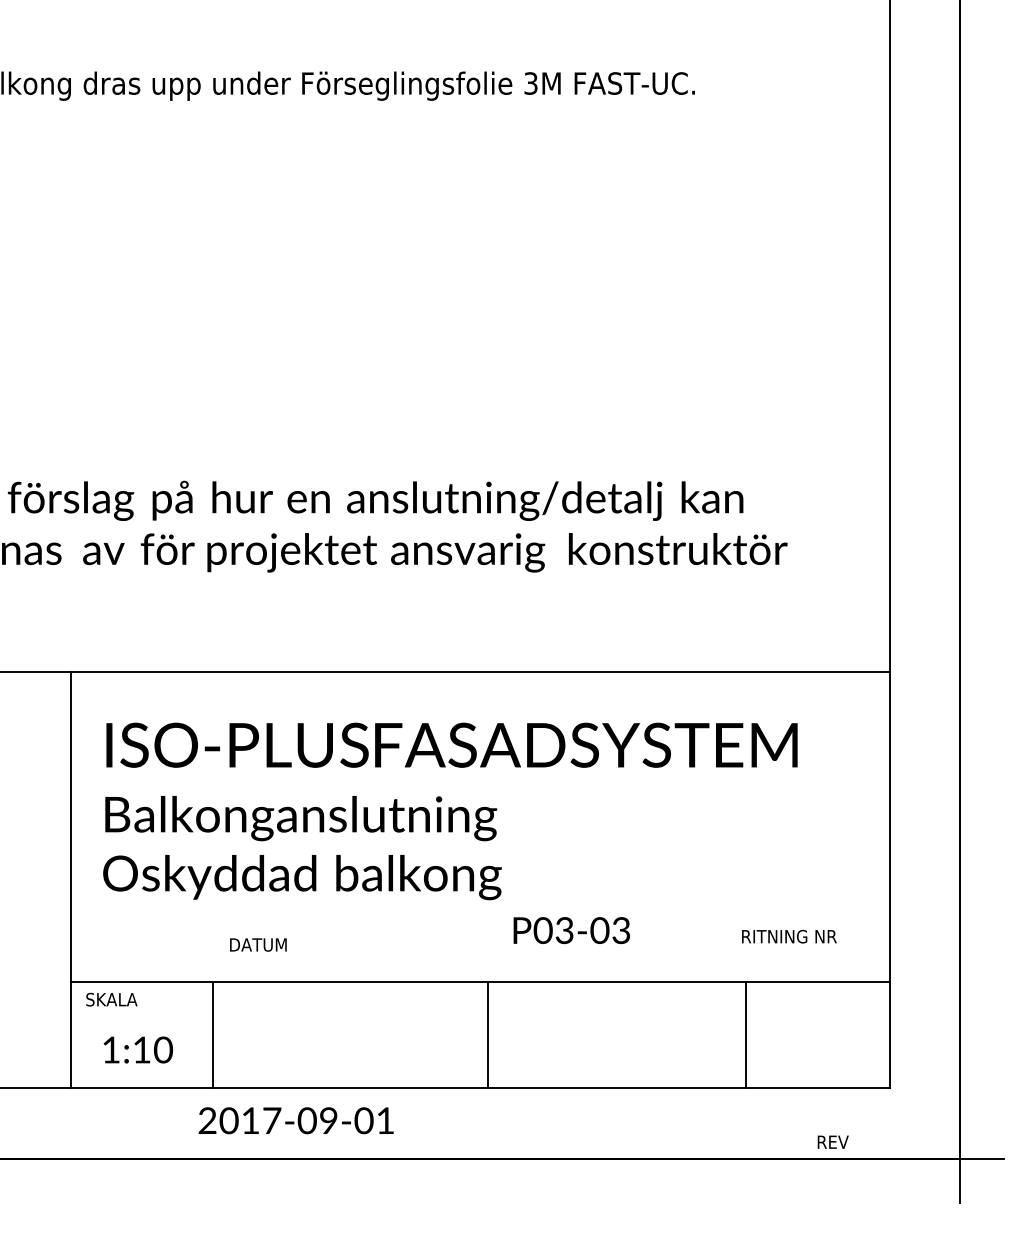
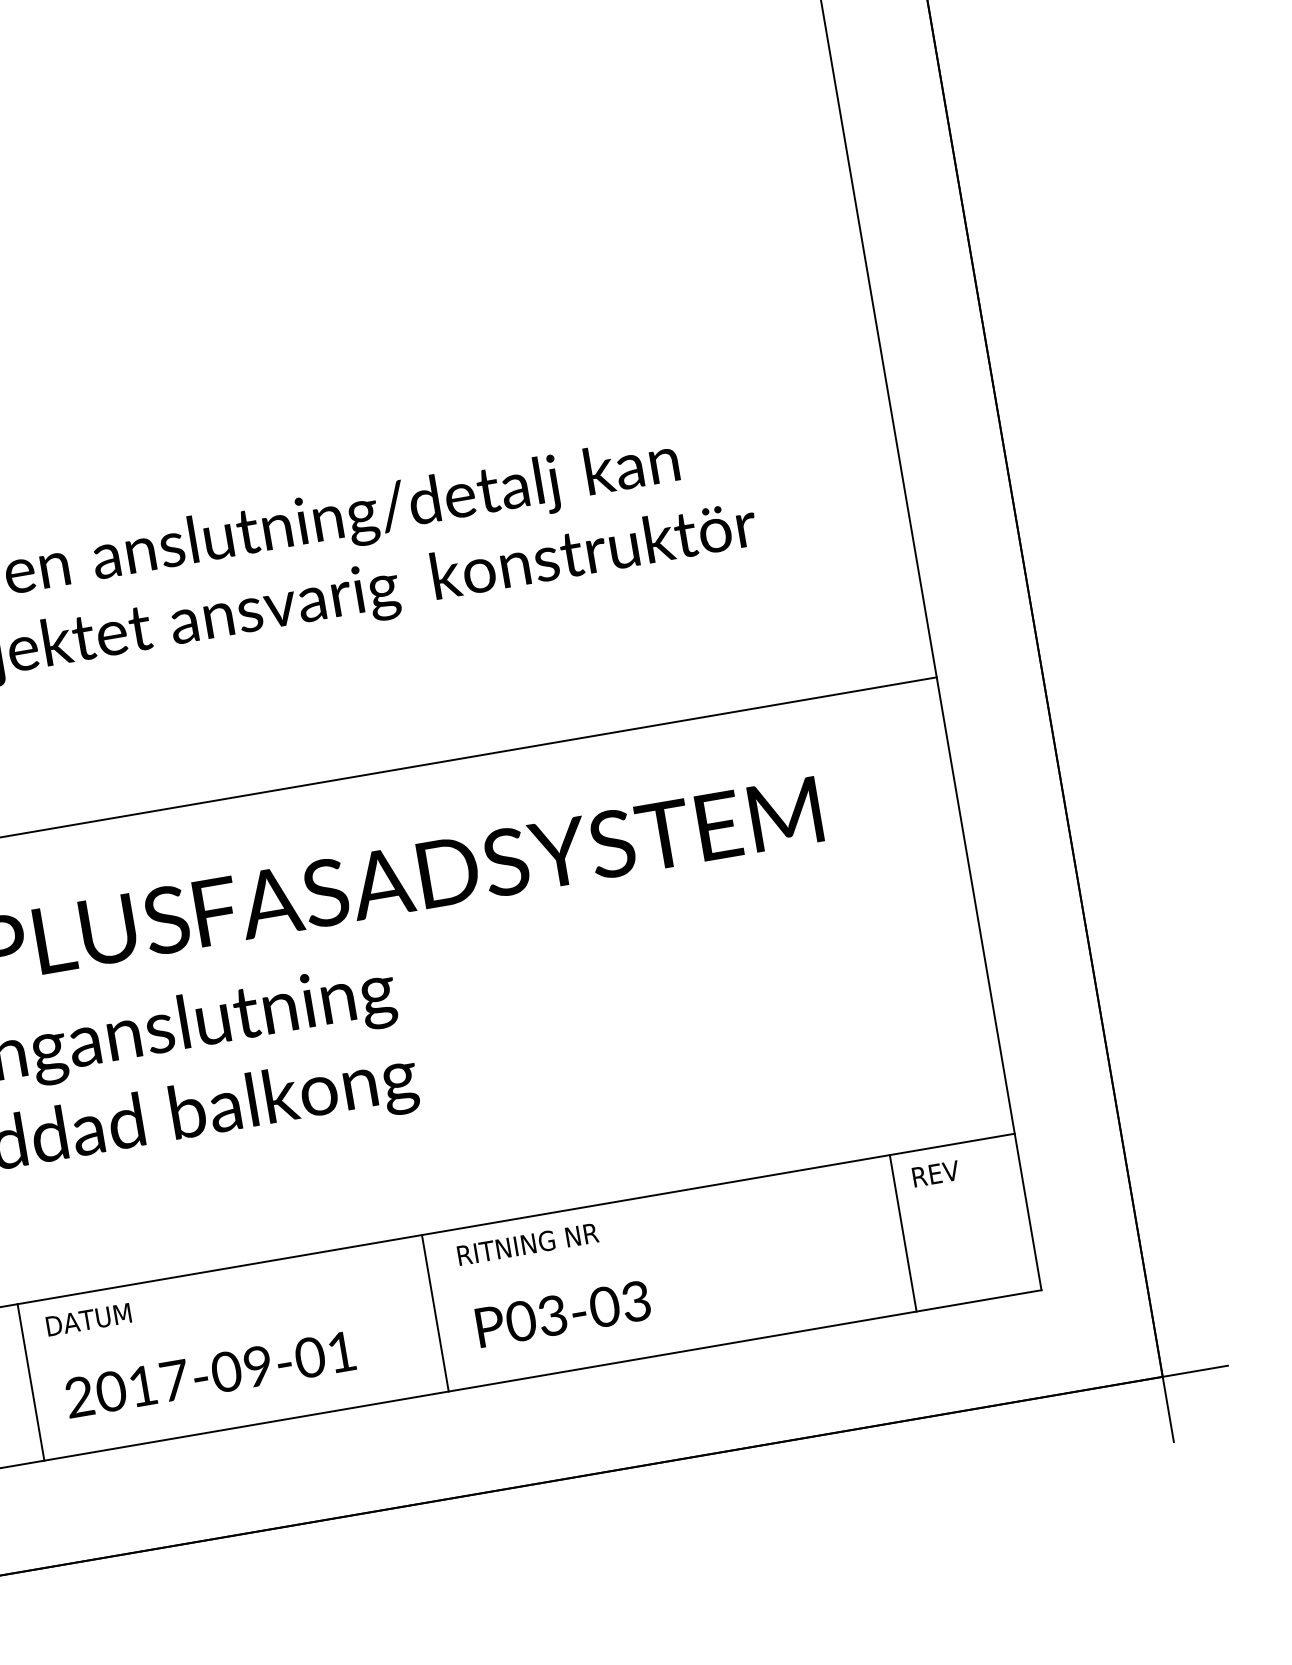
text: (571, 930) -> (562, 1313), moved
text: (789, 936) -> (528, 1244), moved
text: (258, 944) -> (88, 1319), moved
line: (745, 1034) -> (902, 1233), moved
text: (295, 1120) -> (209, 1374), moved
text: (832, 1141) -> (934, 1172), moved

